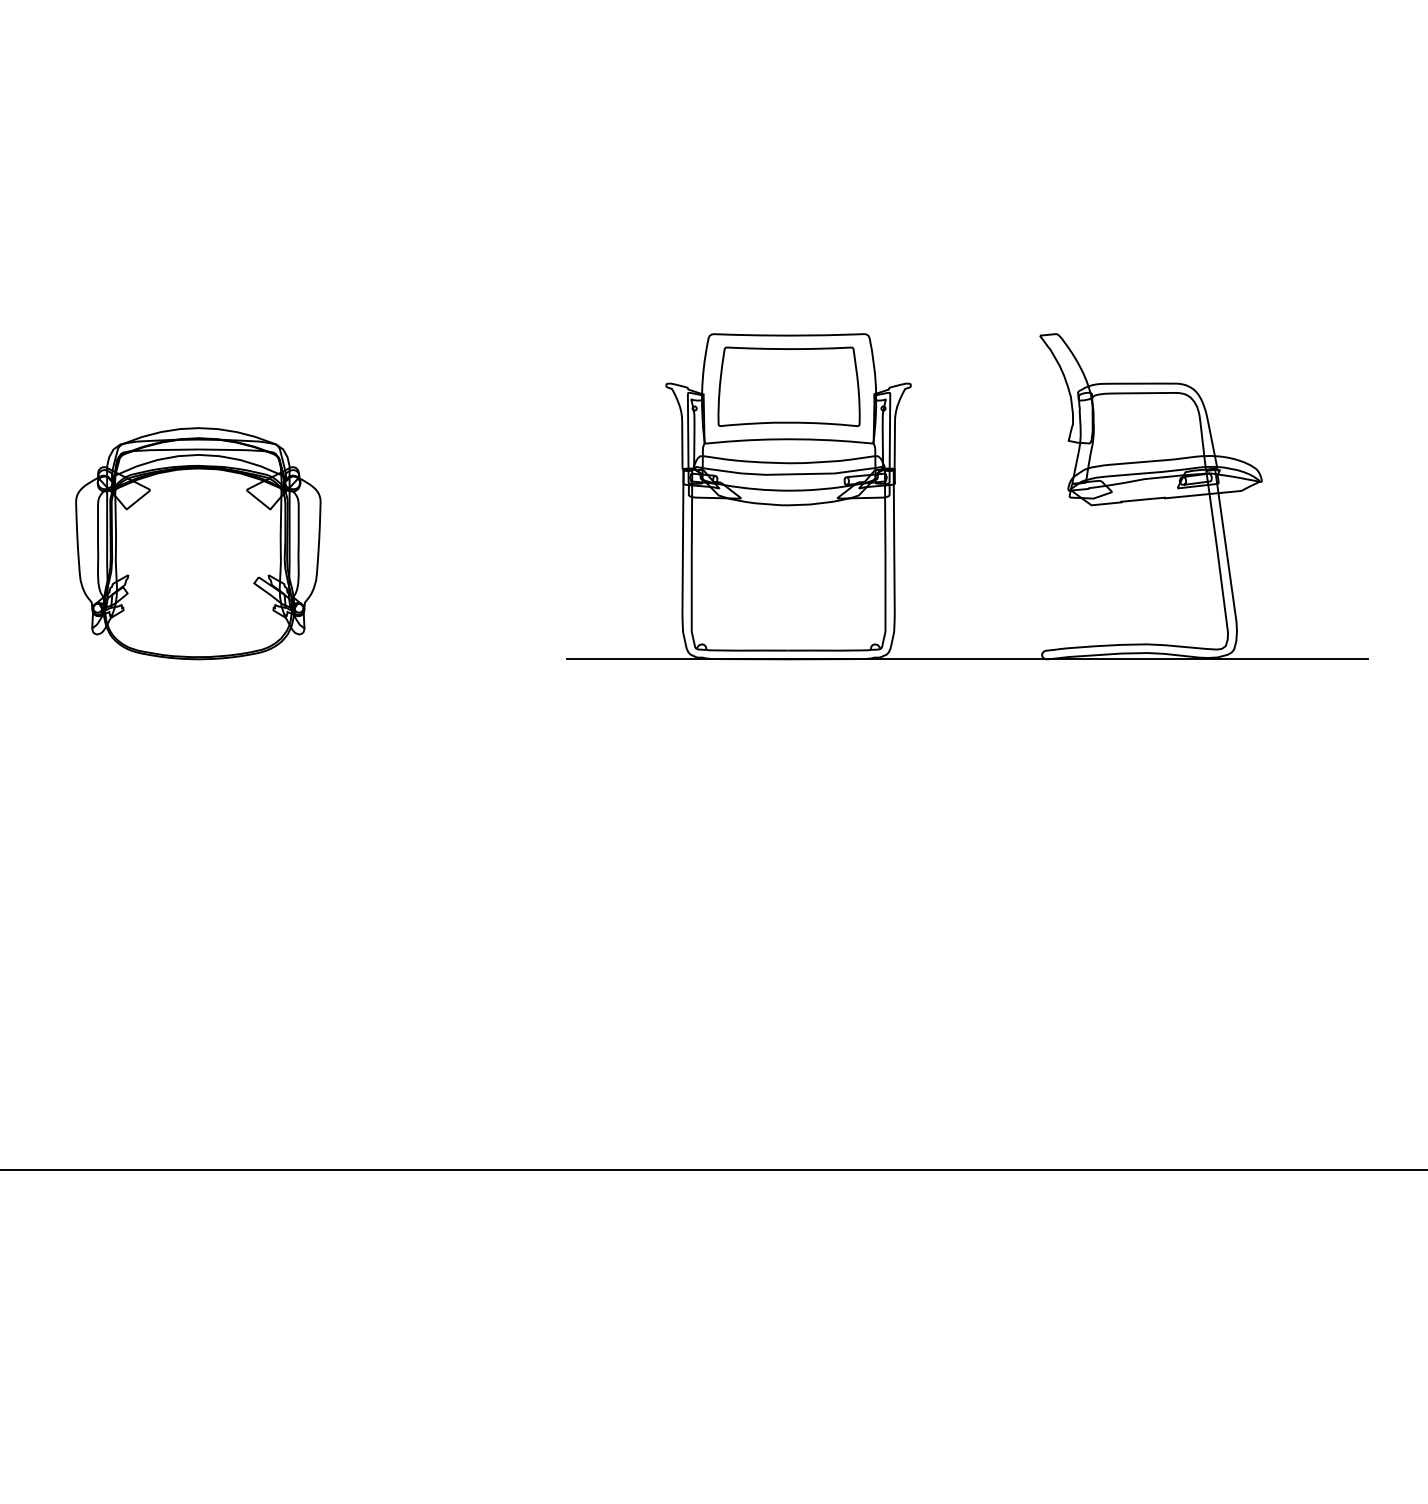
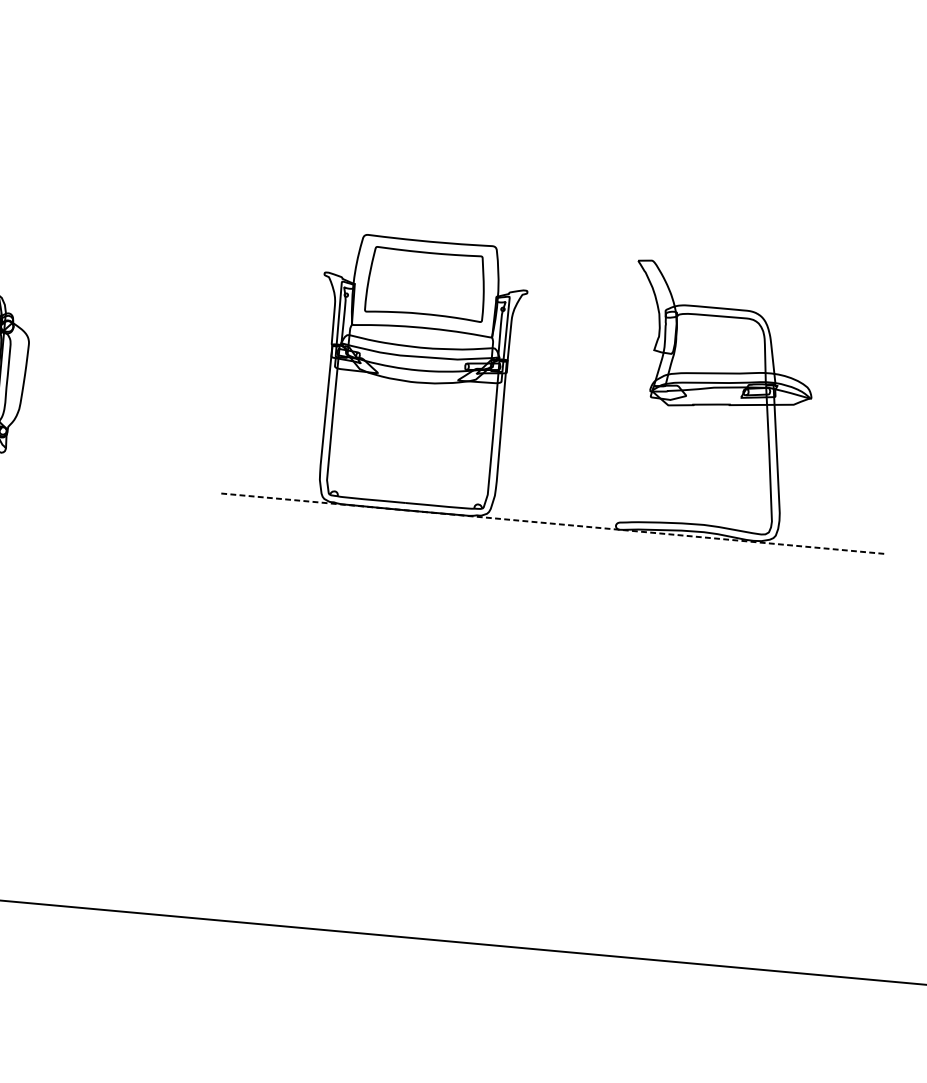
line: (967, 659) -> (553, 523), solid -> dashed

